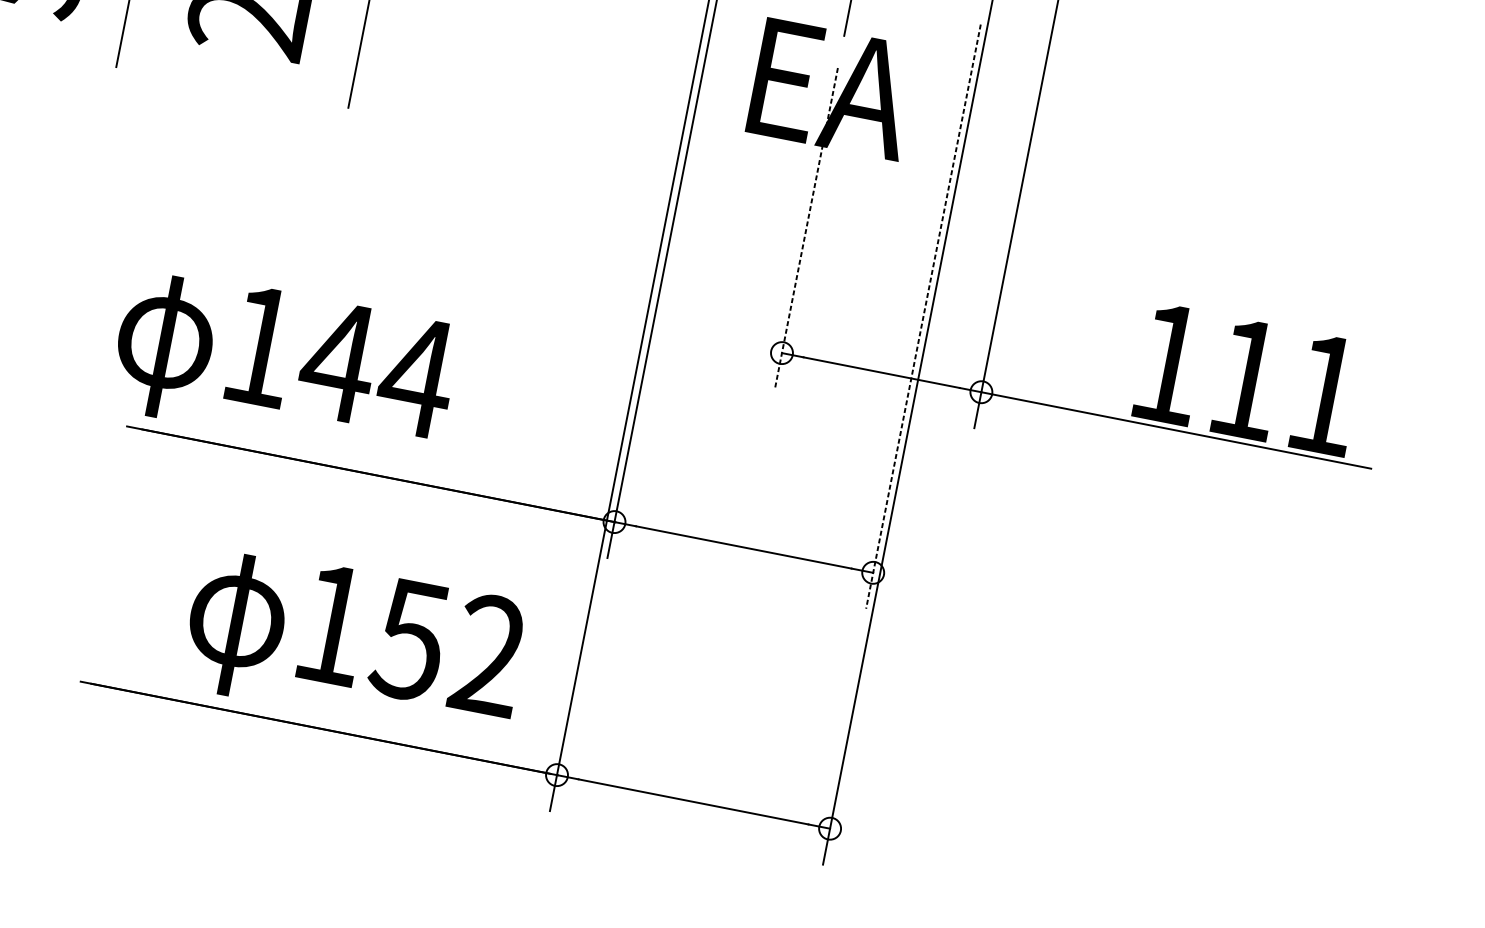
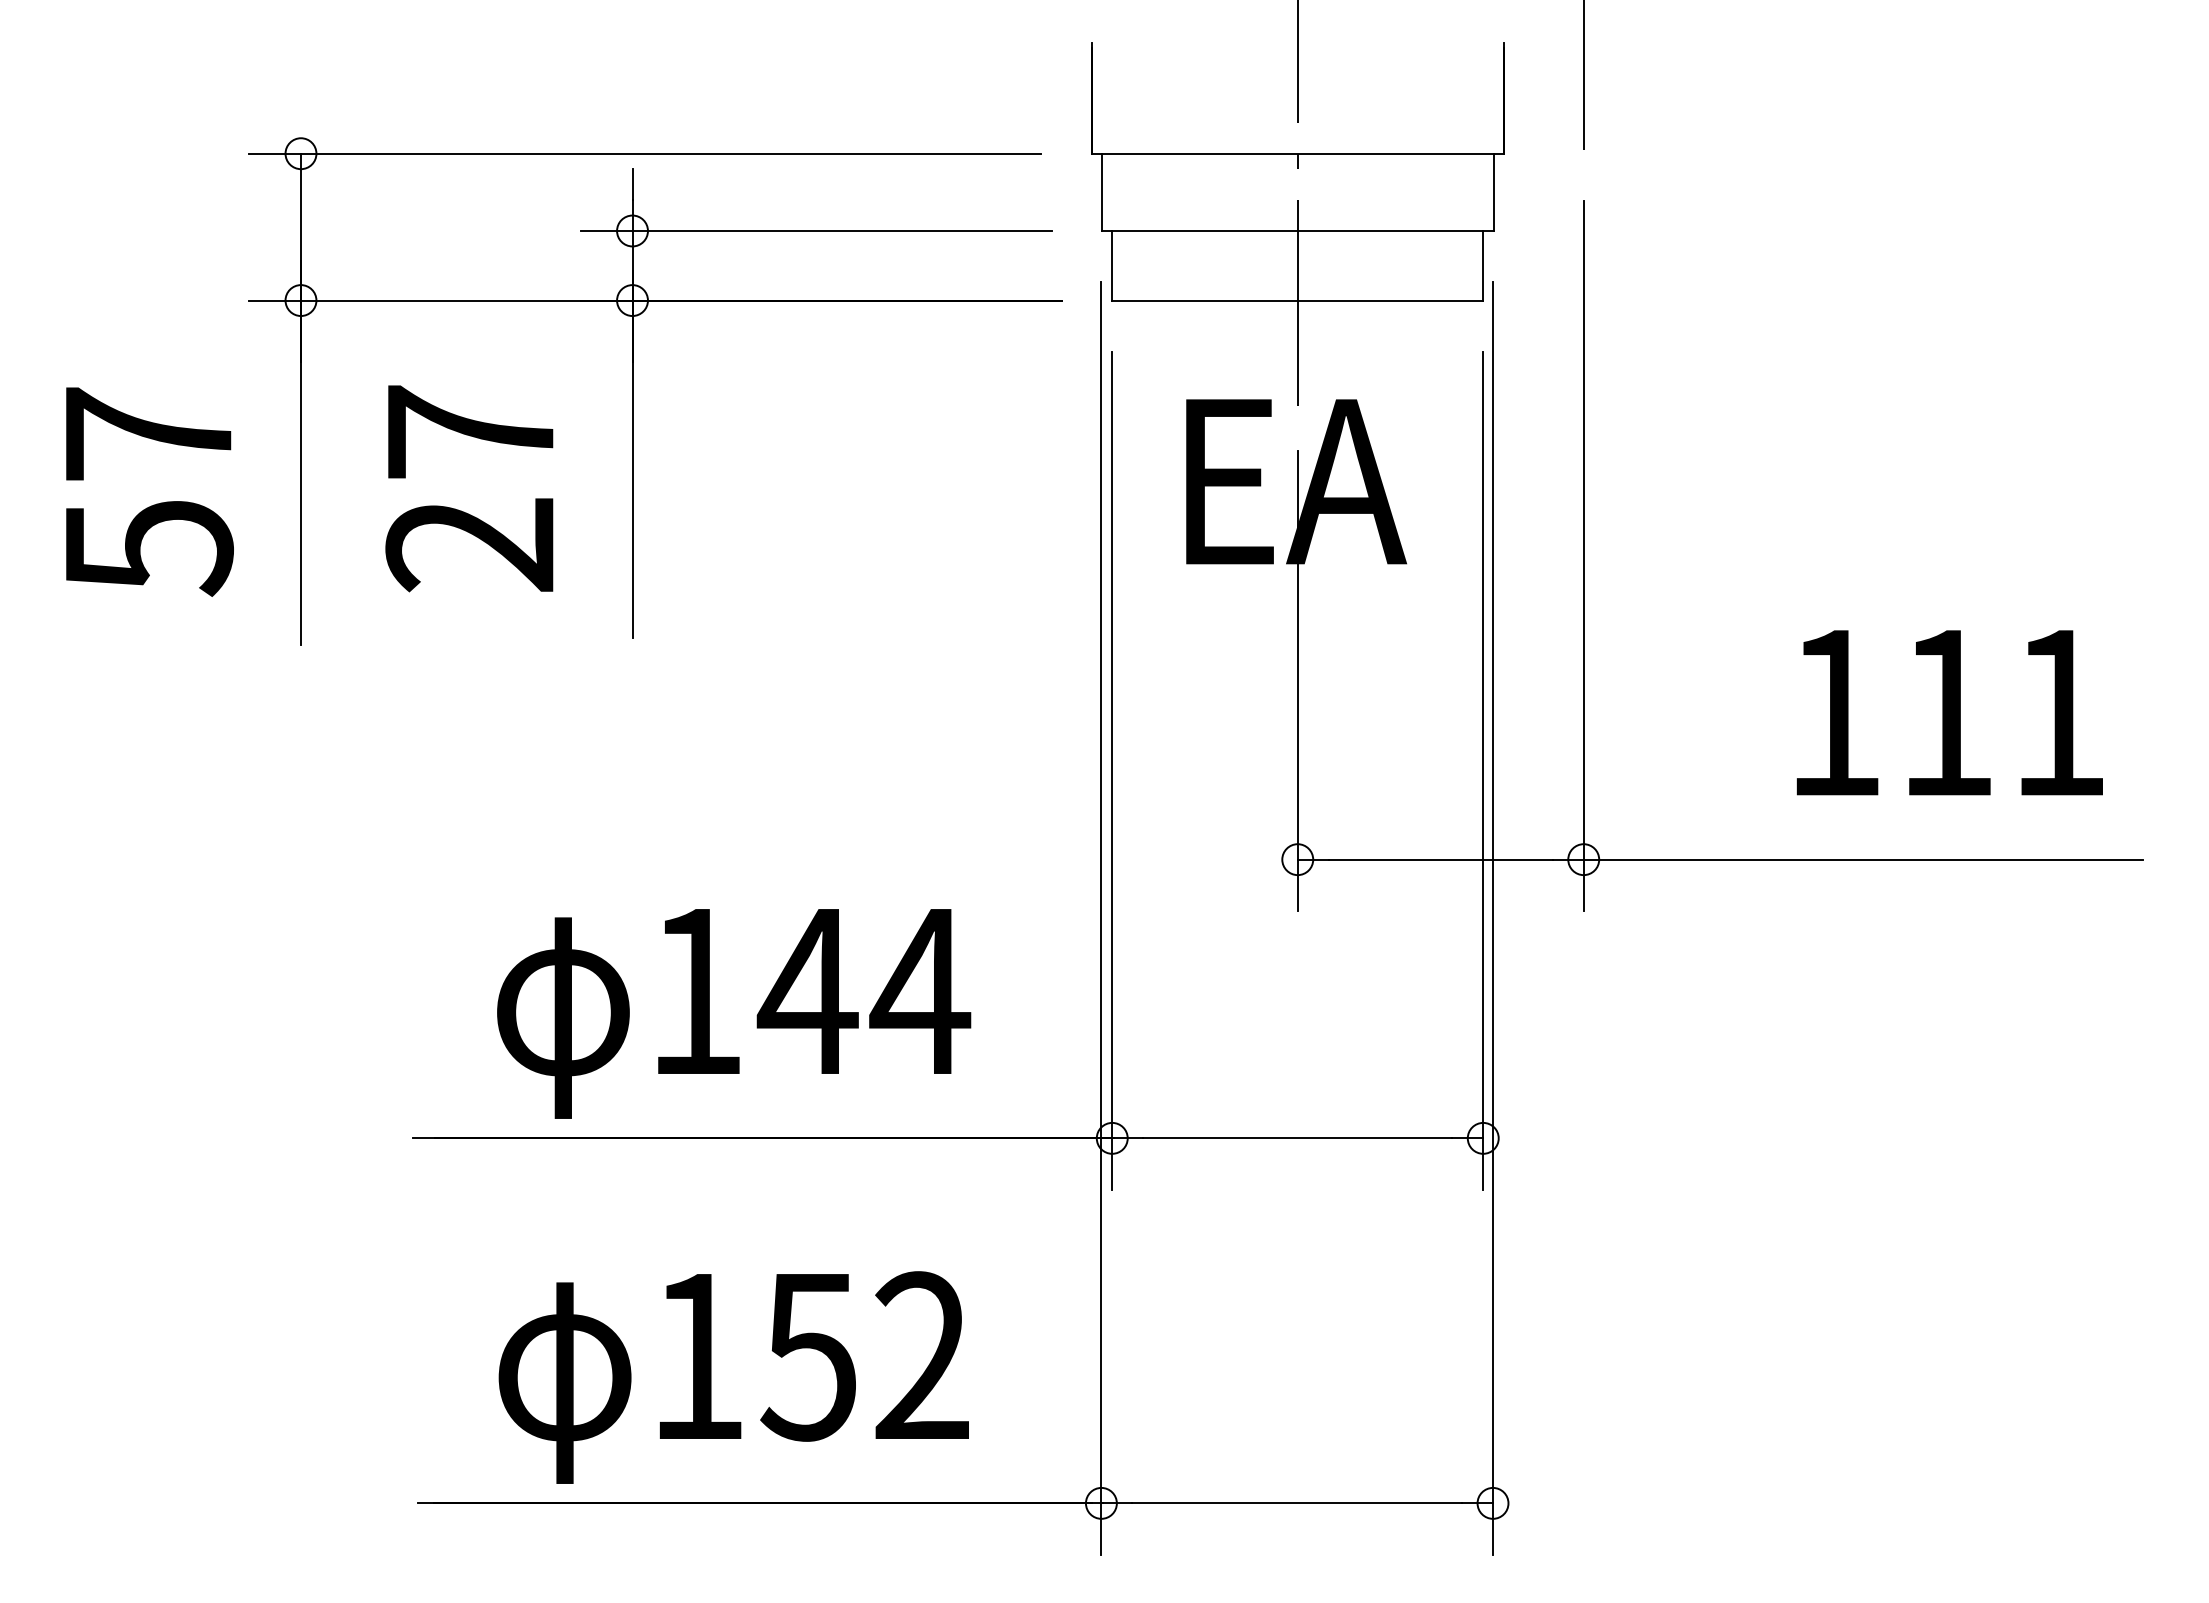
line: (806, 228) -> (1297, 681), dashed -> solid
line: (923, 316) -> (1483, 770), dashed -> solid
text: (284, 366) -> (734, 1013), moved
text: (1248, 379) -> (1949, 712), moved
text: (354, 644) -> (733, 1377), moved

